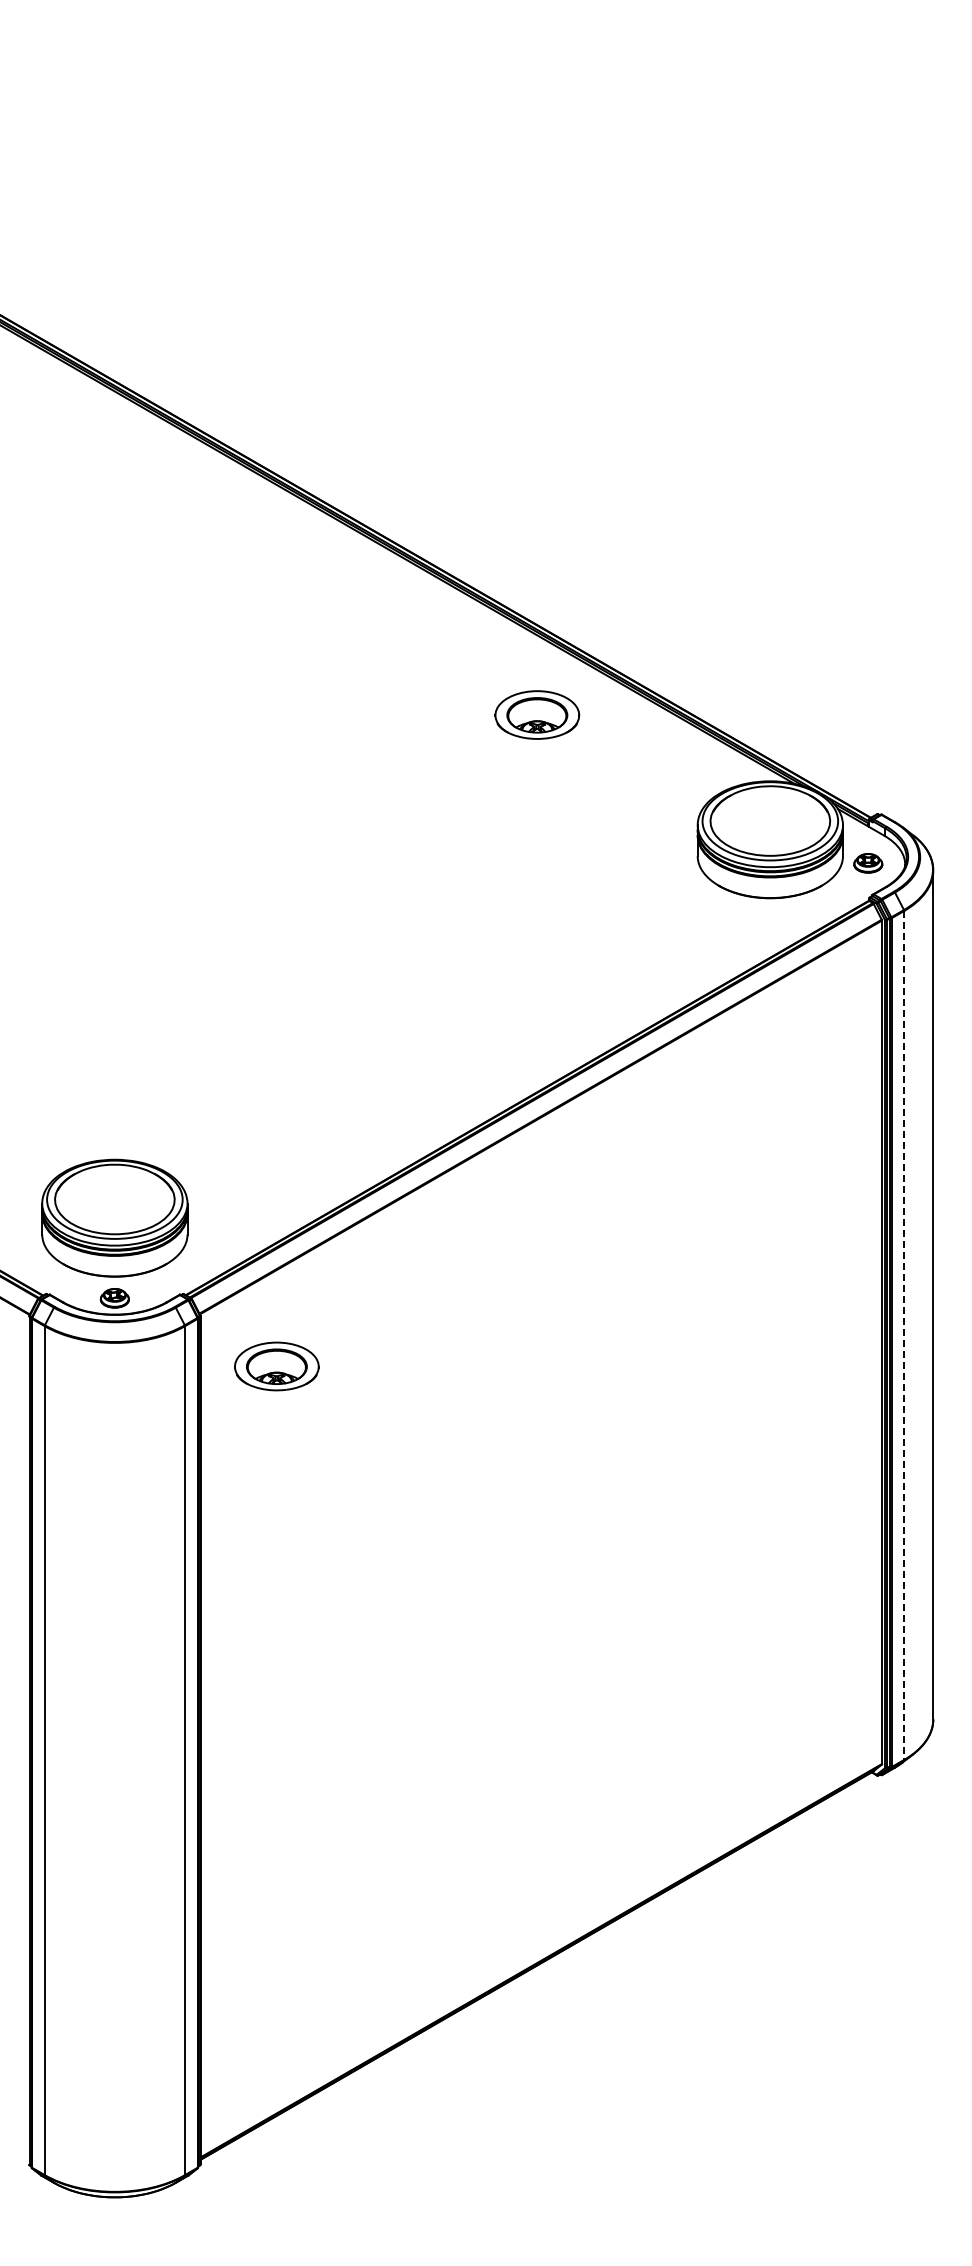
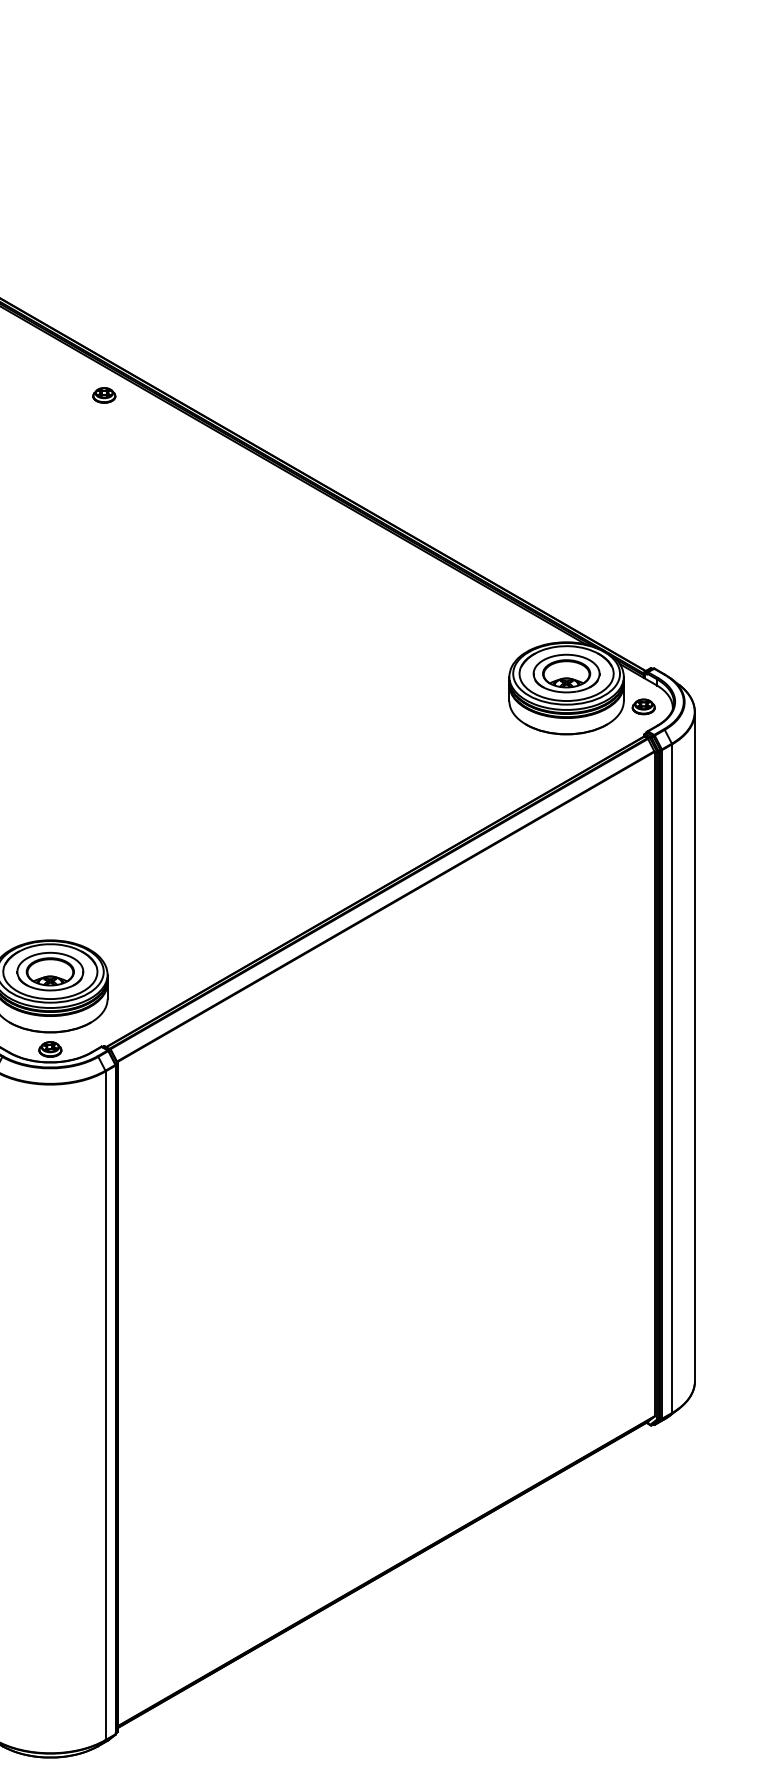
part: (183, 467) -> (104, 395), added
part: (537, 714) -> (566, 673), moved
line: (904, 1335) -> (672, 1078), dashed -> solid
part: (276, 1366) -> (50, 971), moved

